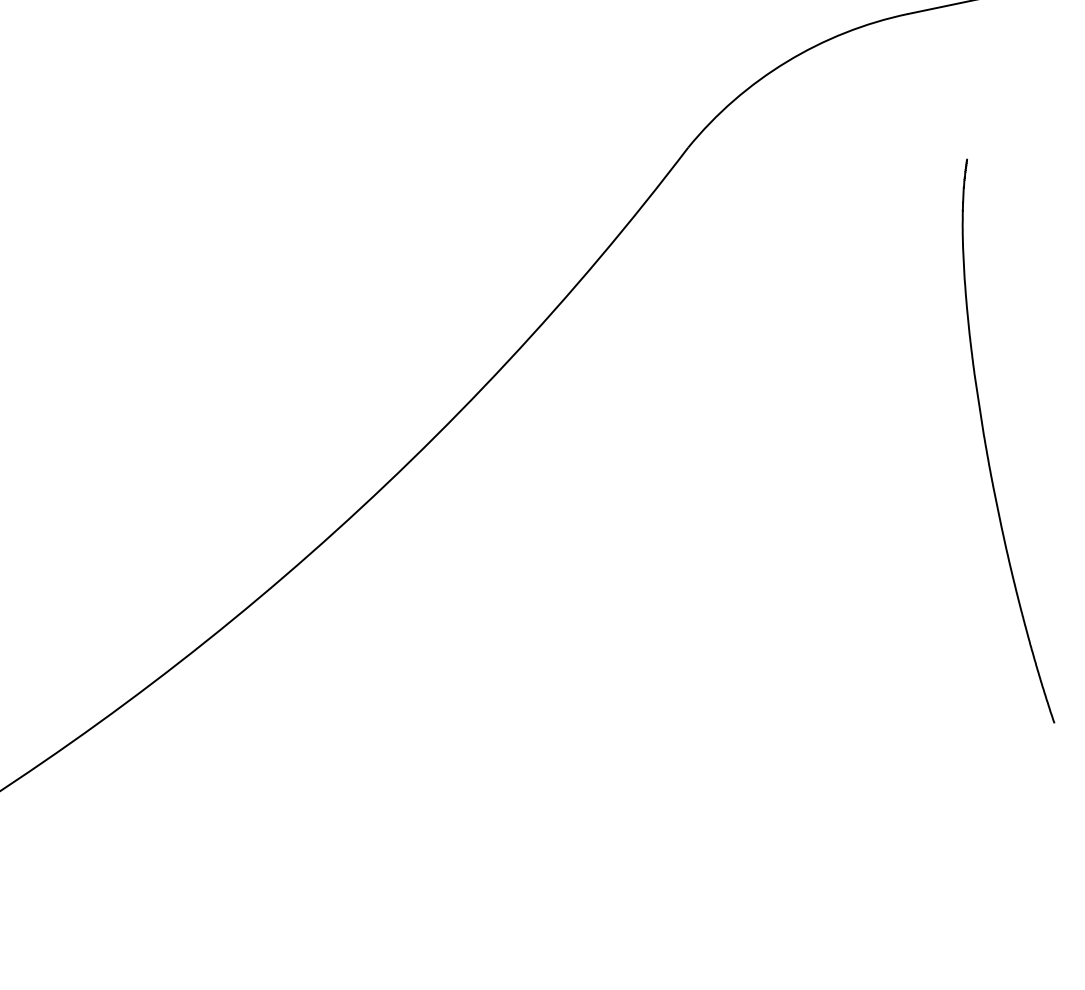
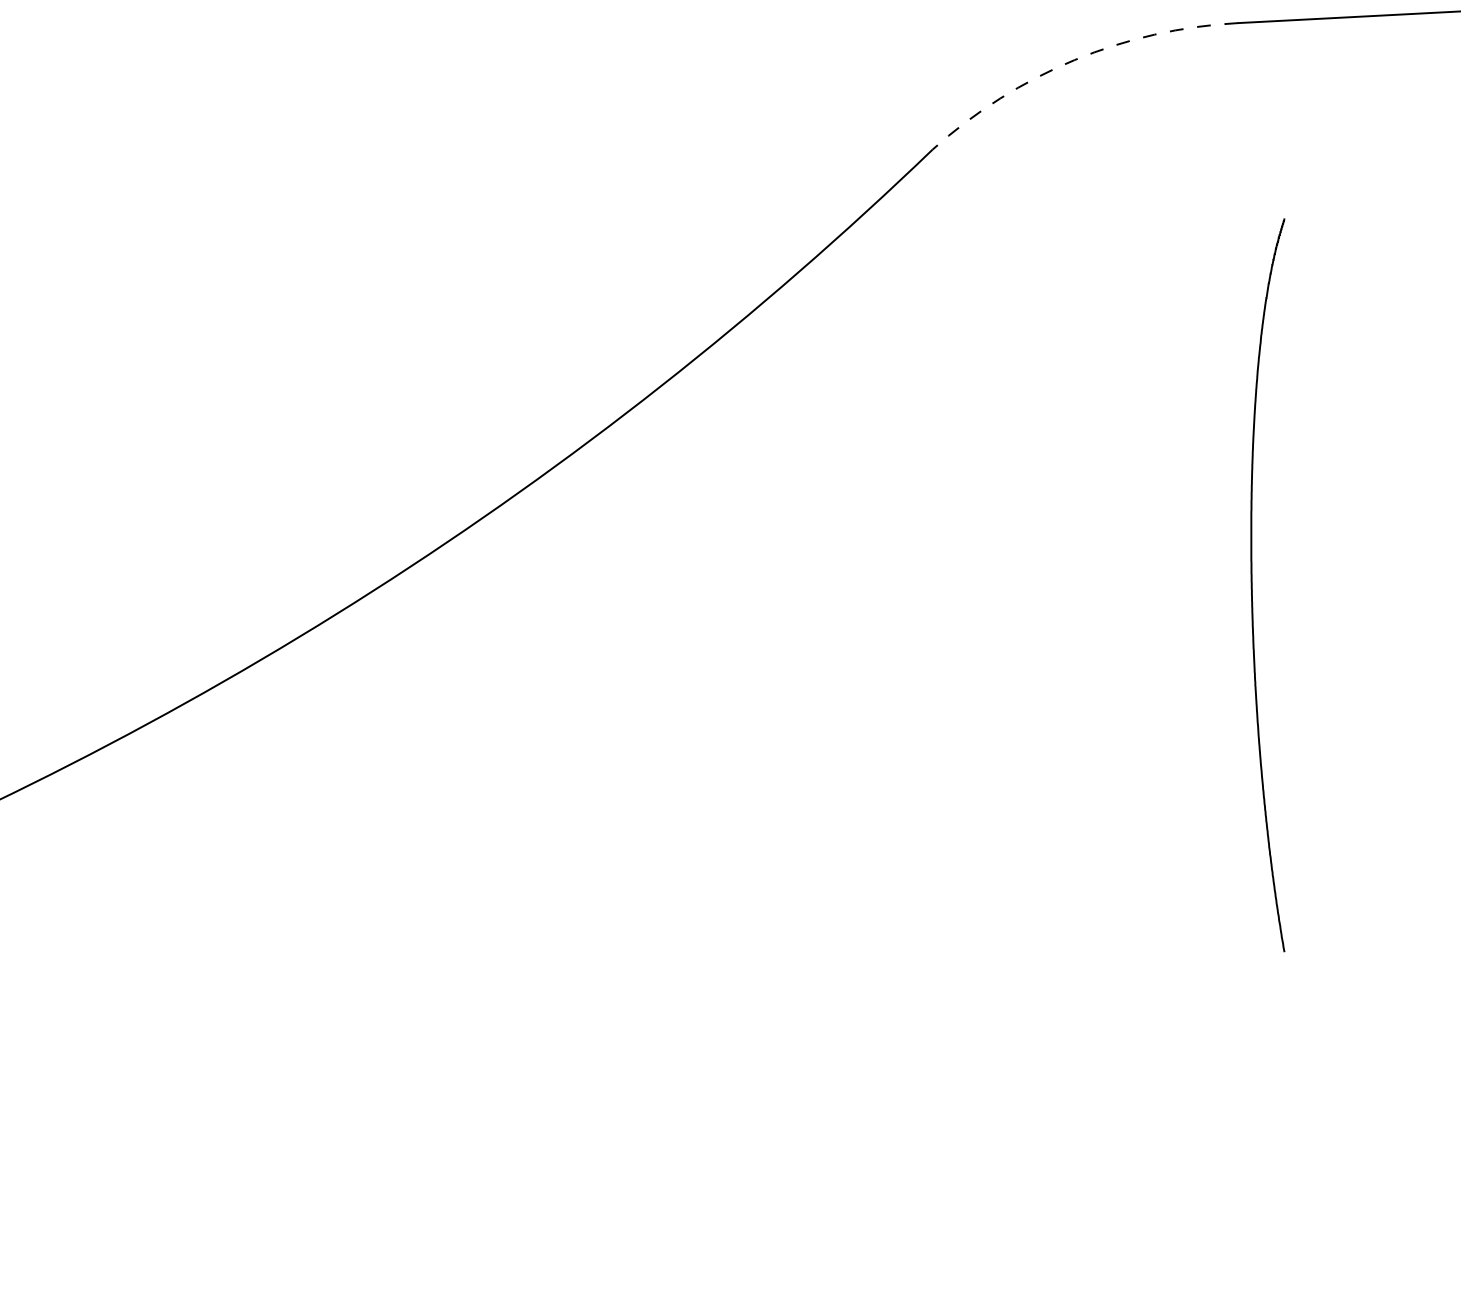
arc: (786, 62) -> (1074, 60), solid -> dashed

